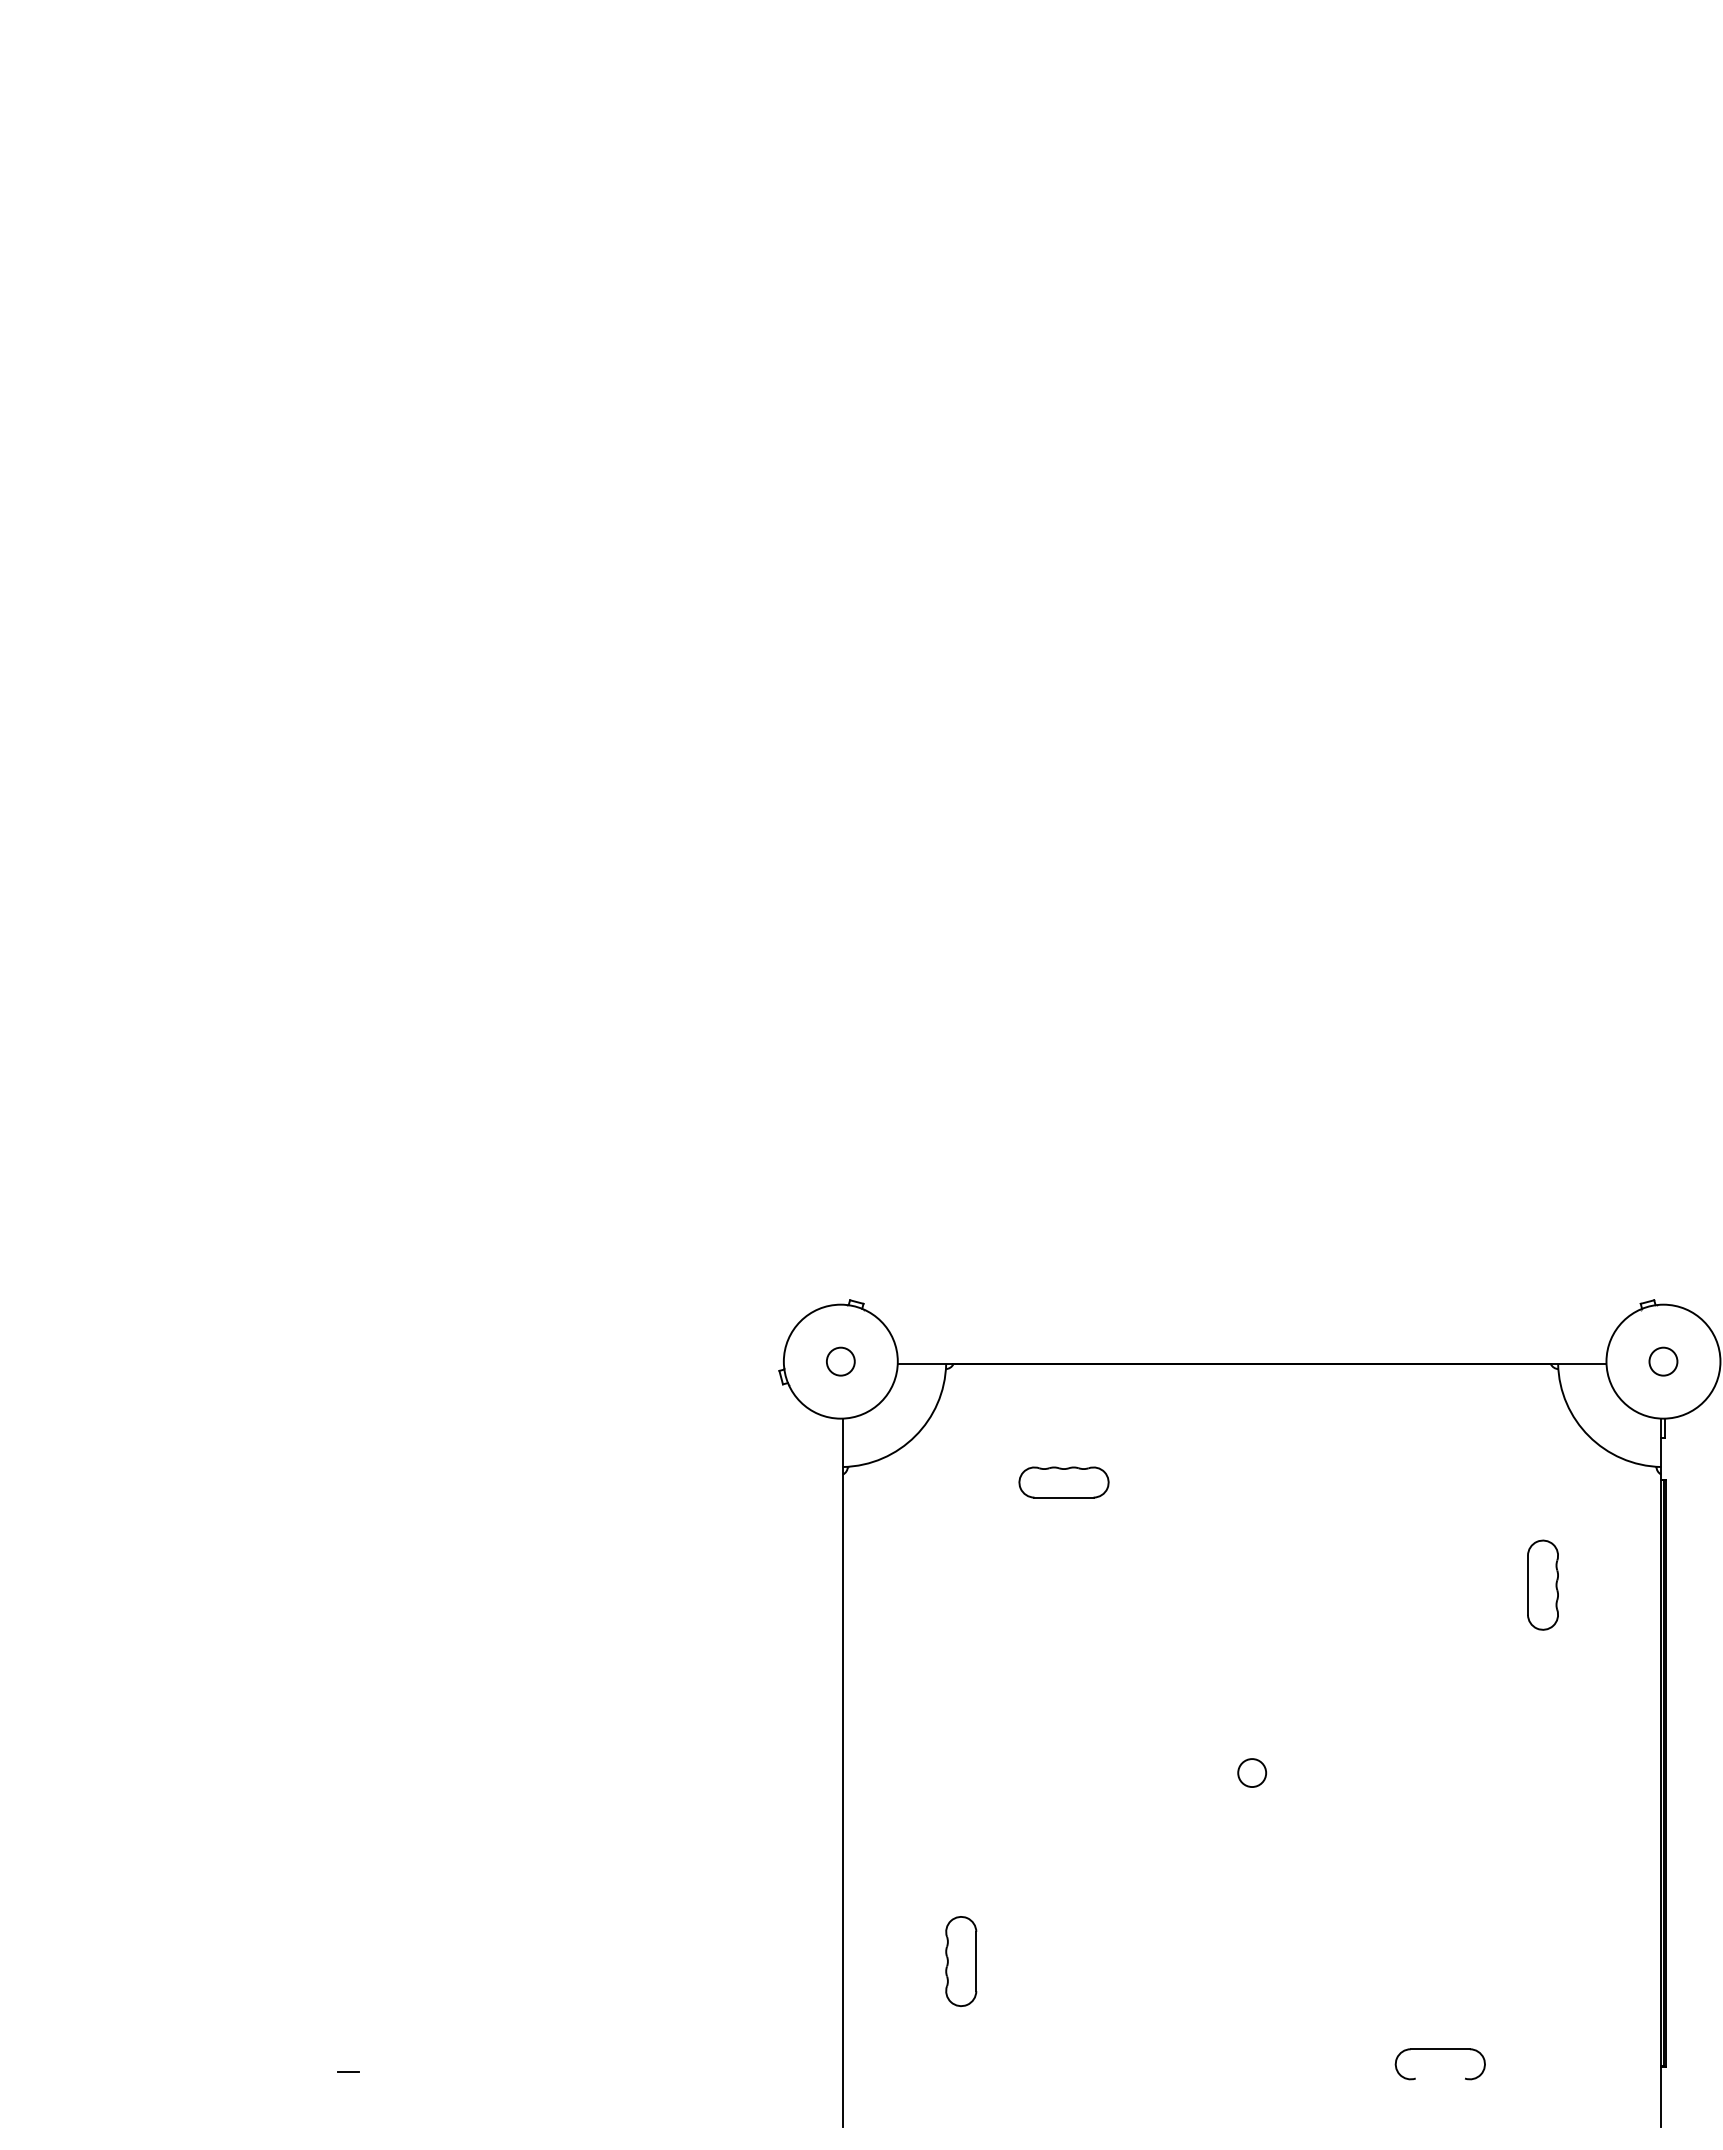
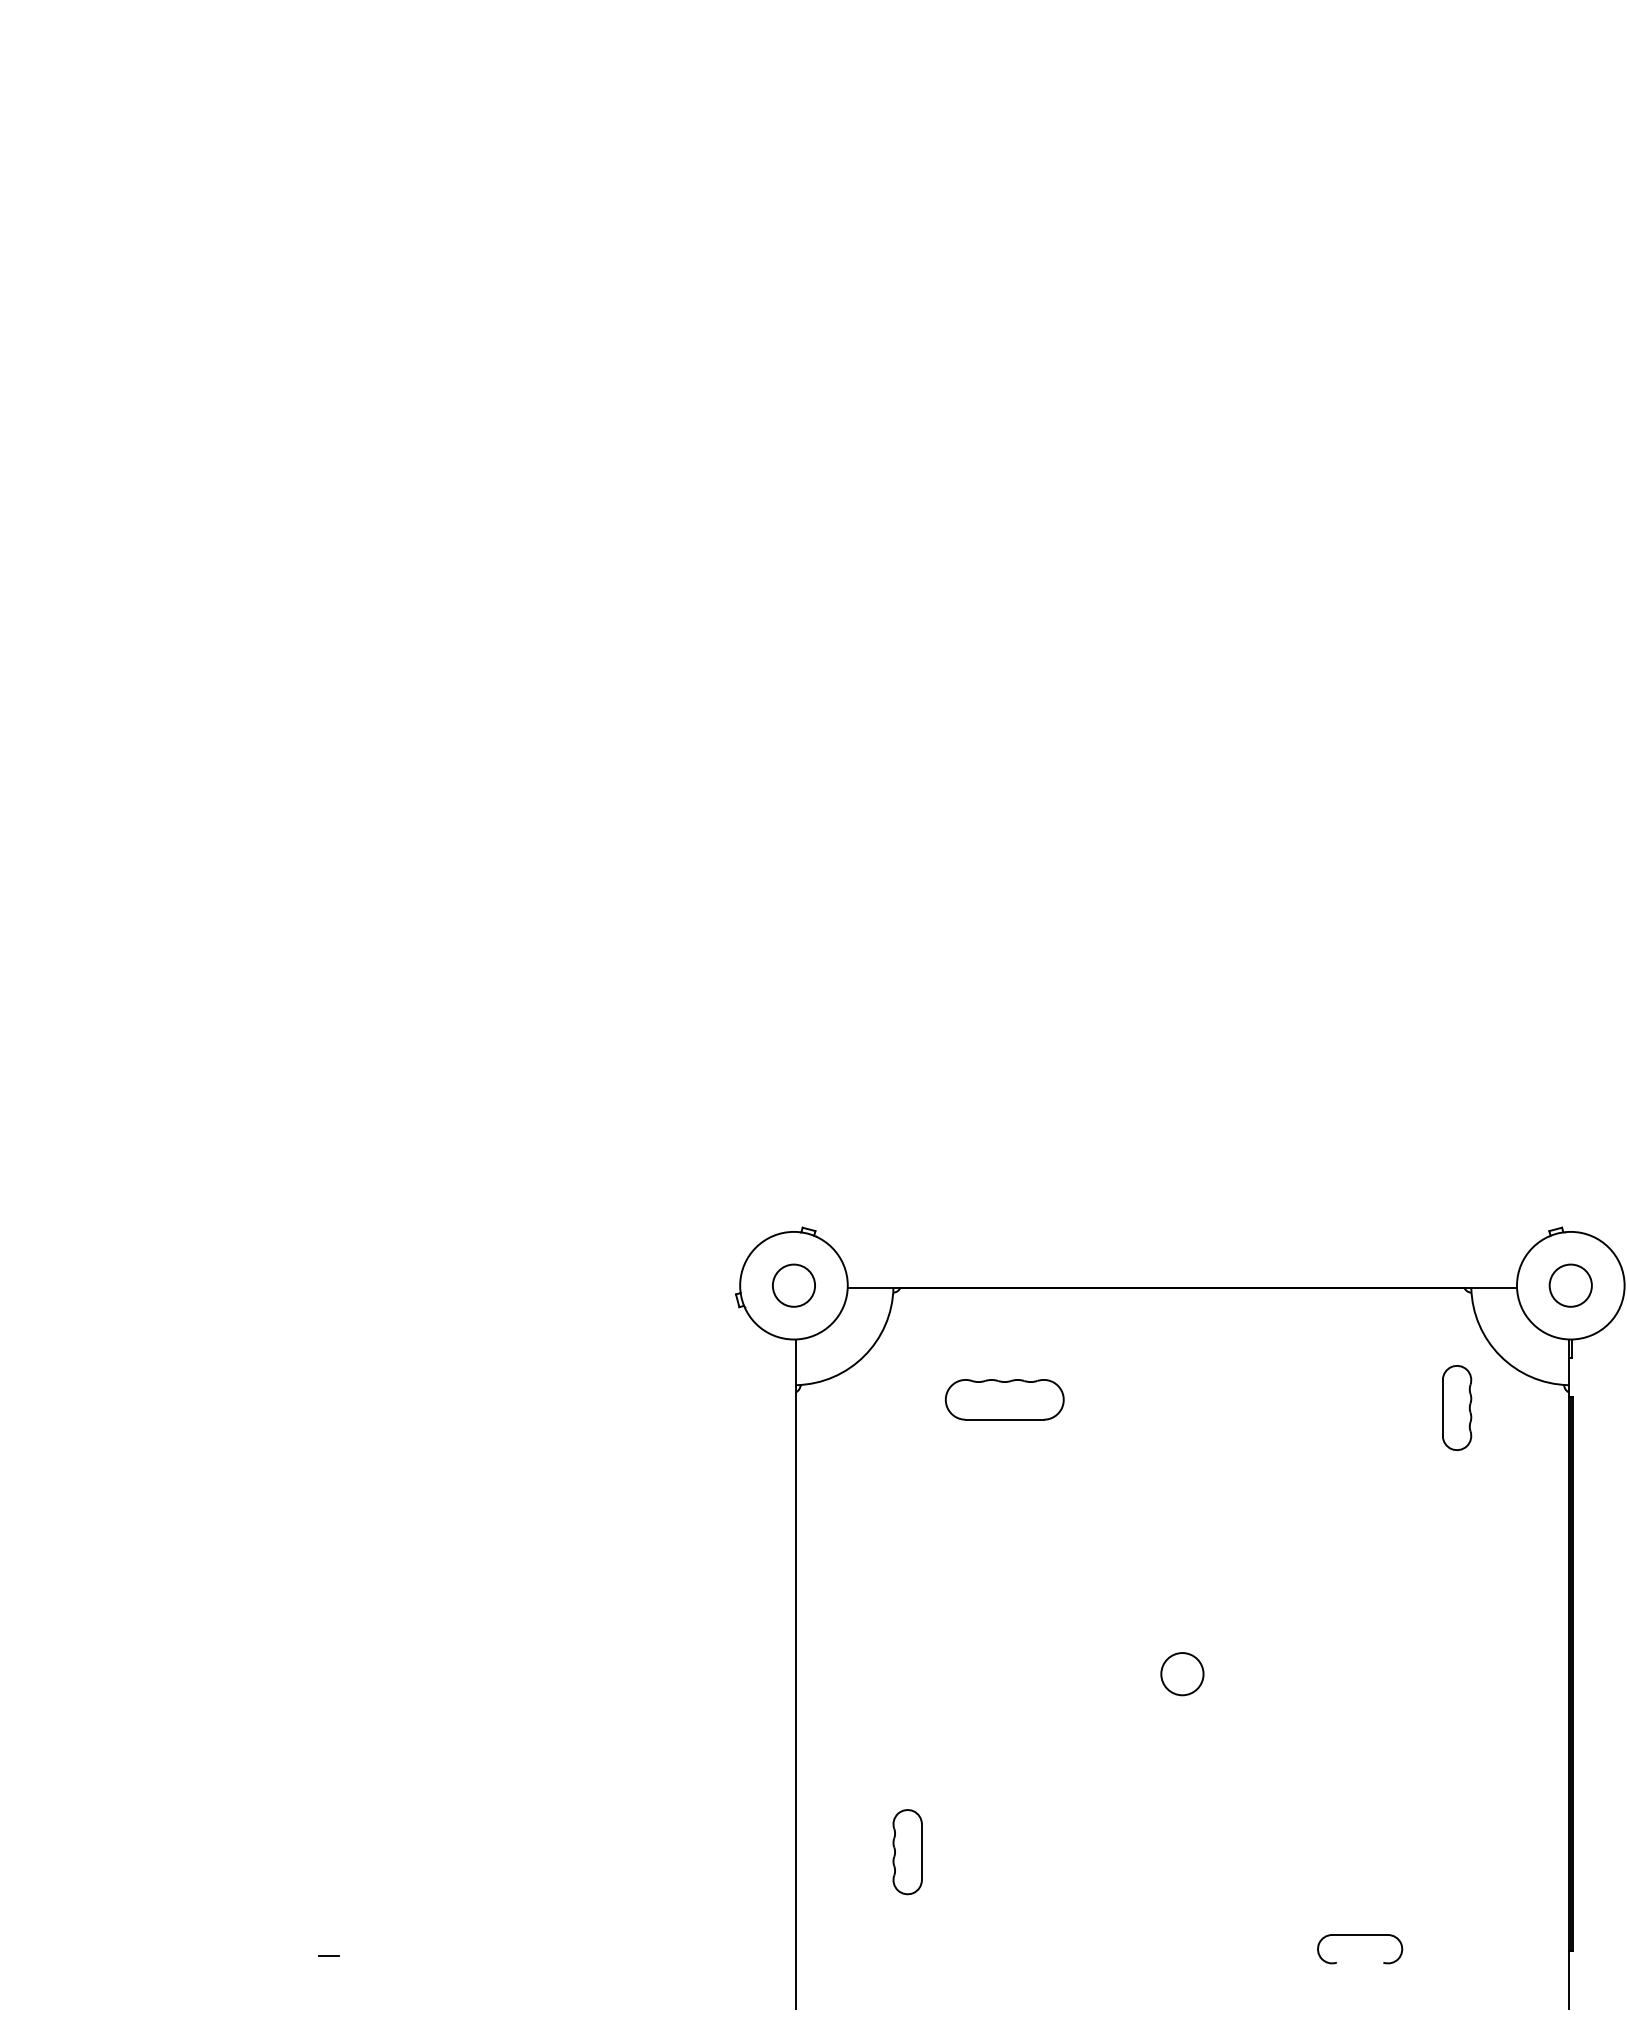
circle: (840, 1361) -> (793, 1285), size x1.6
circle: (1663, 1361) -> (1570, 1285), size x1.6
part: (1063, 1482) -> (1004, 1399), size x1.4
part: (1542, 1584) -> (1456, 1407), moved
circle: (1252, 1773) -> (1182, 1674), size x1.6

